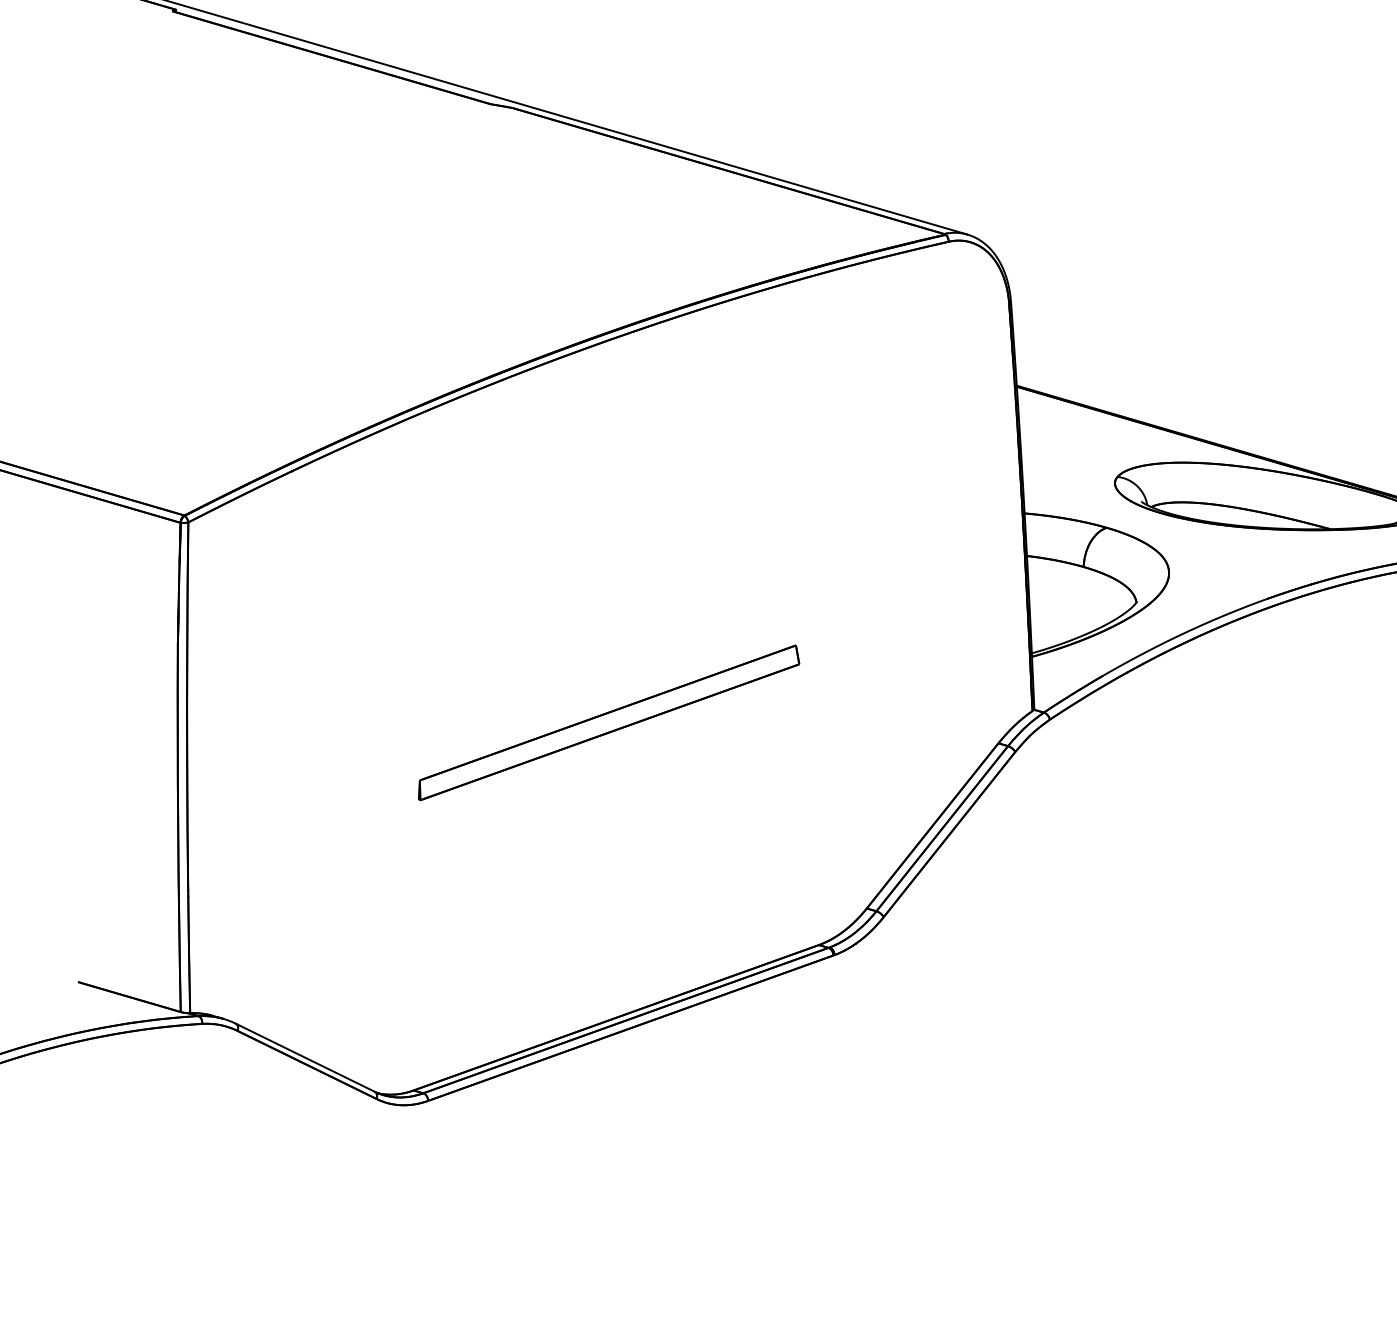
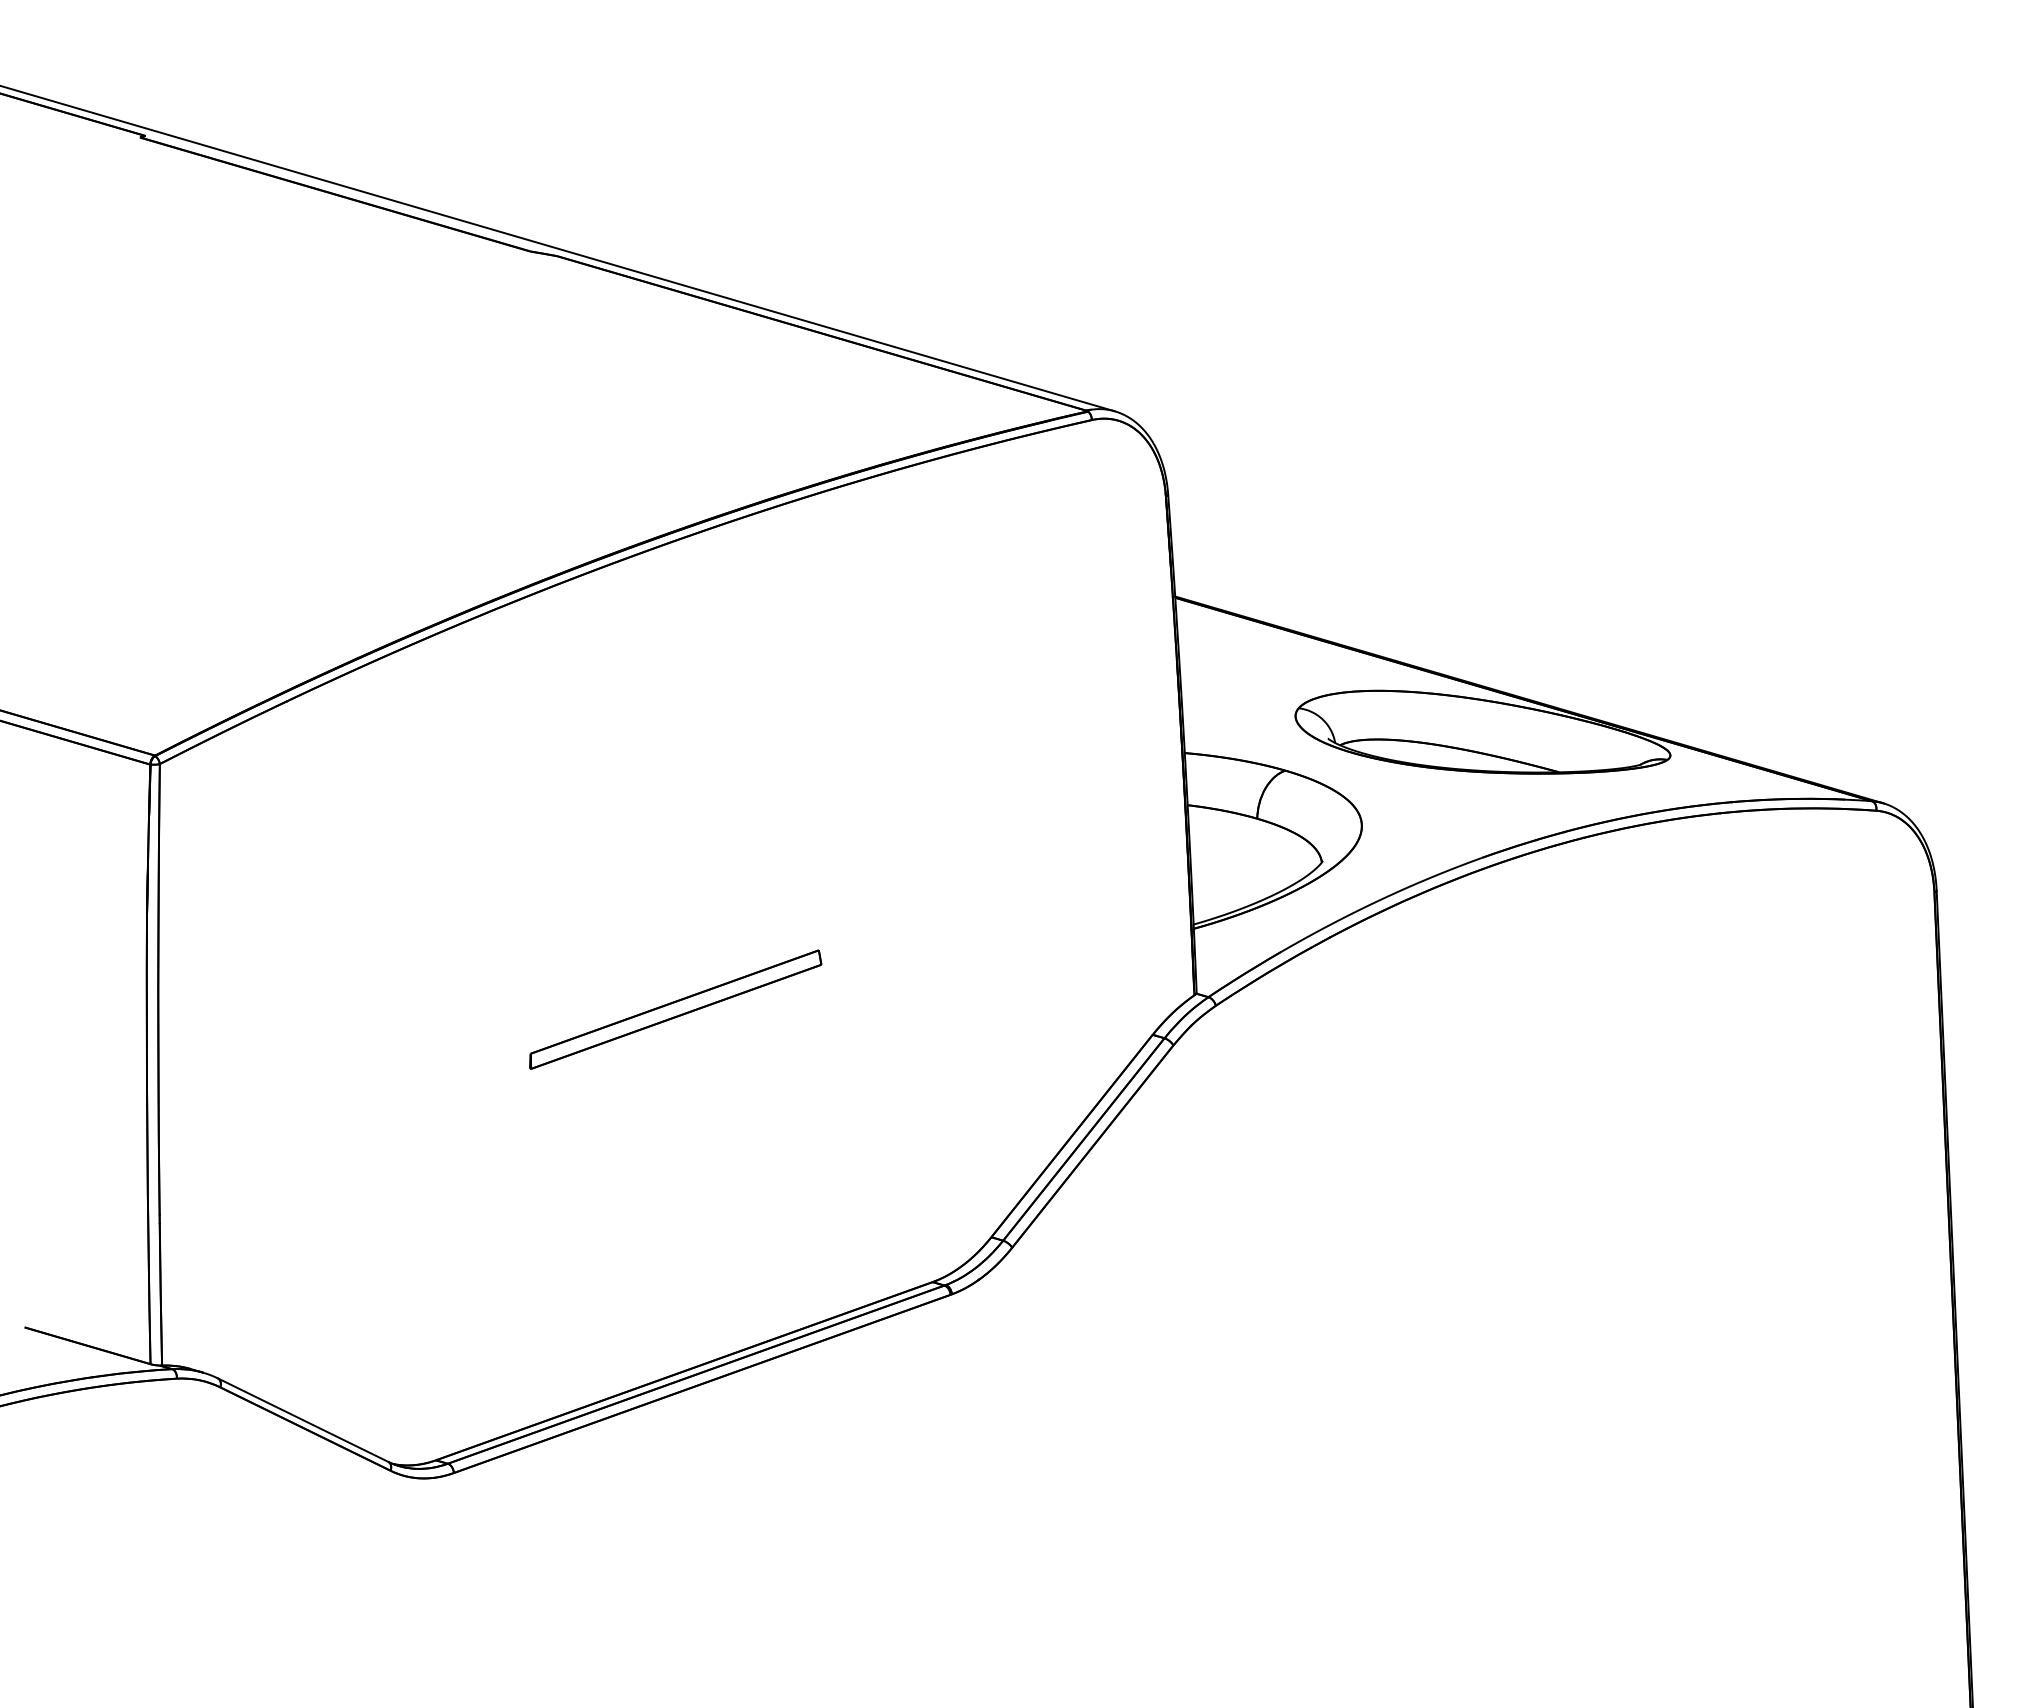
part: (609, 722) -> (675, 1009), size x0.62

